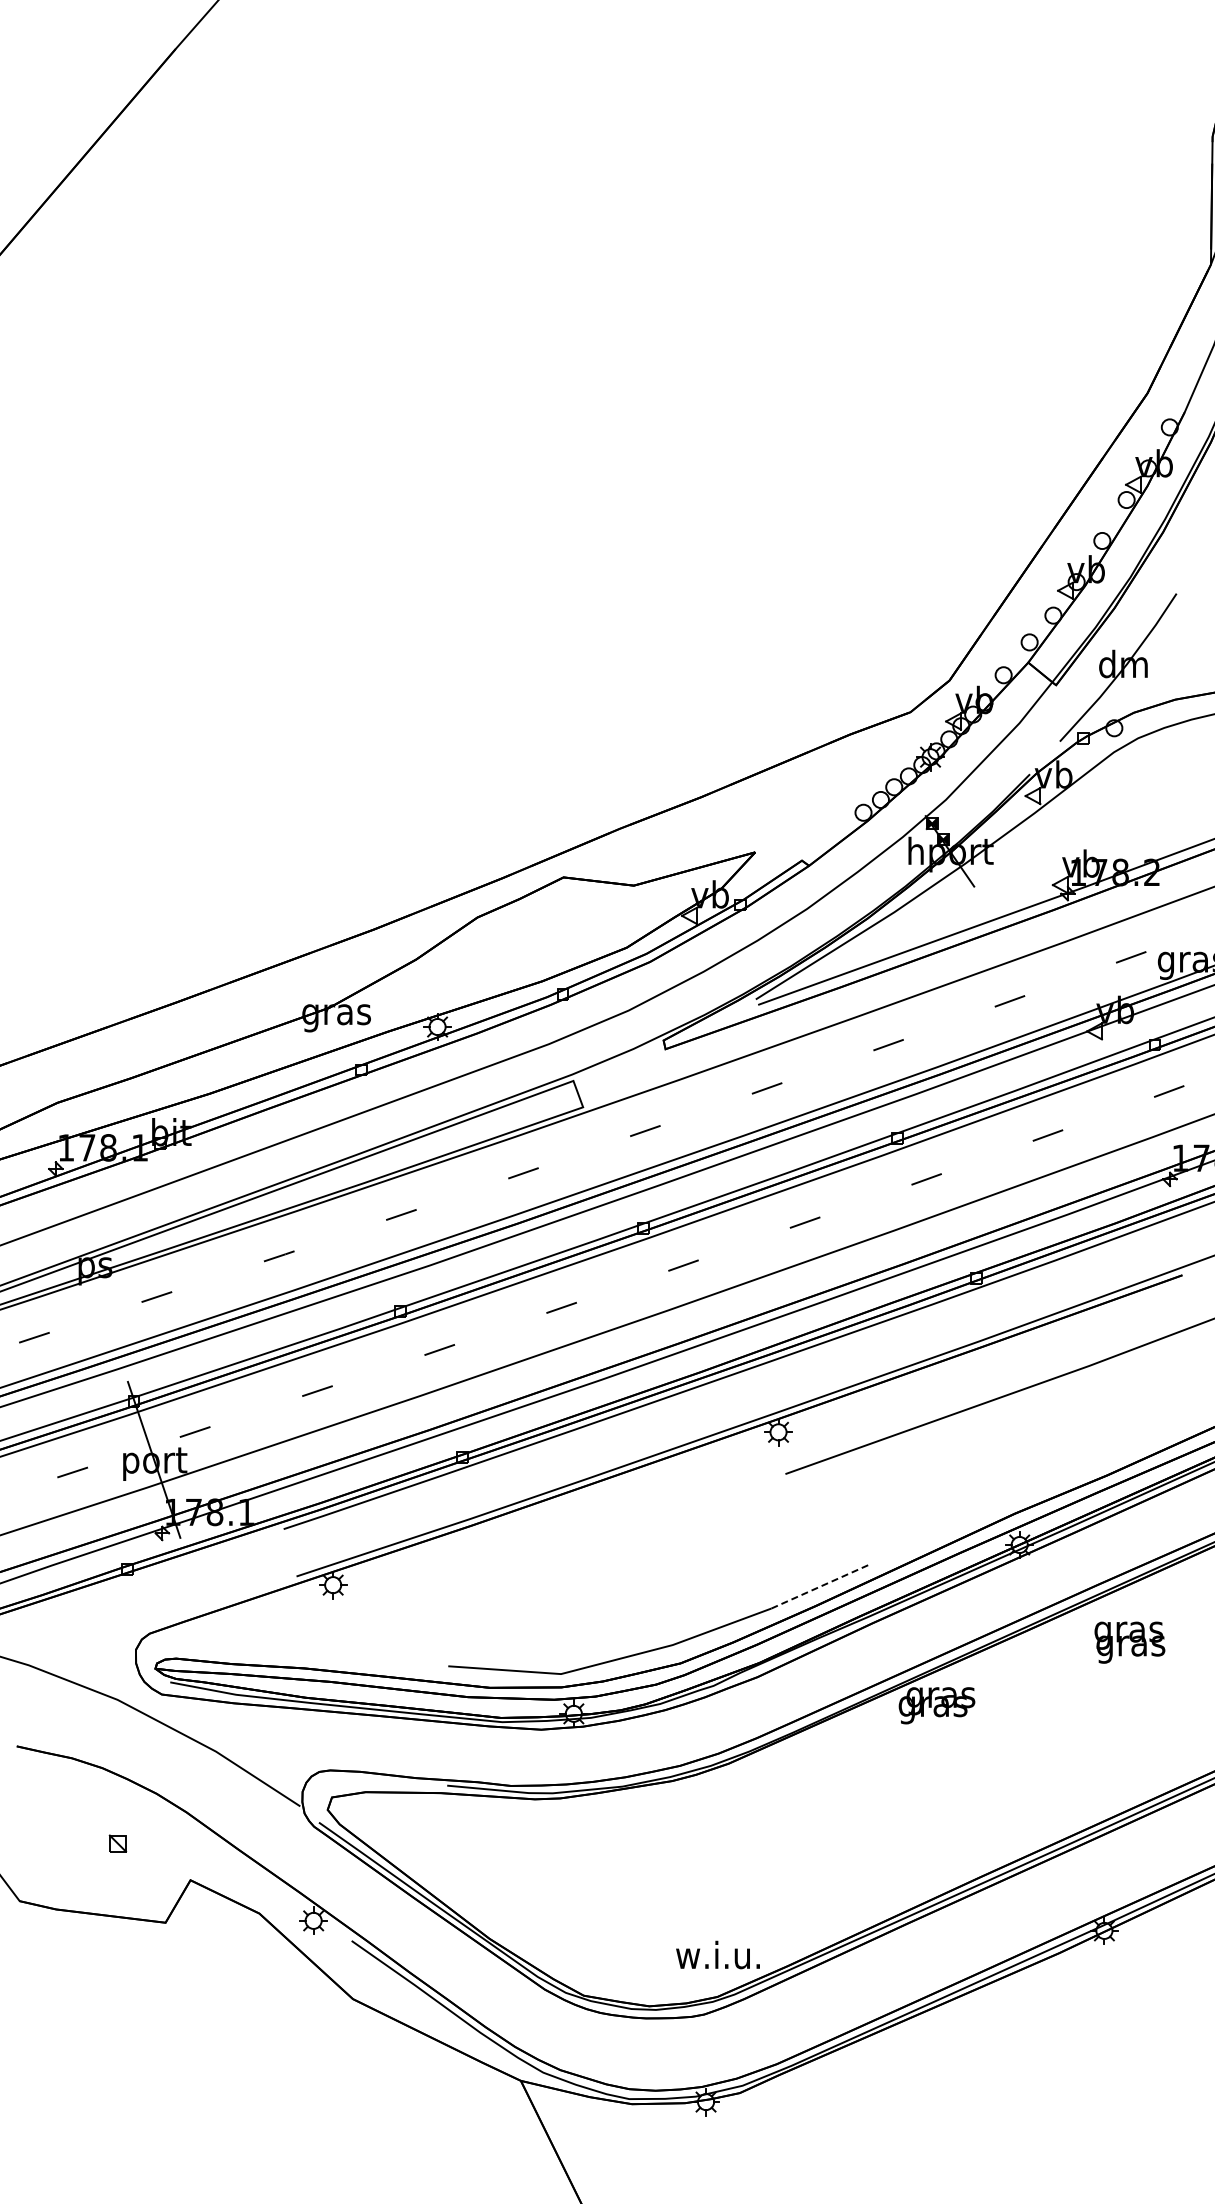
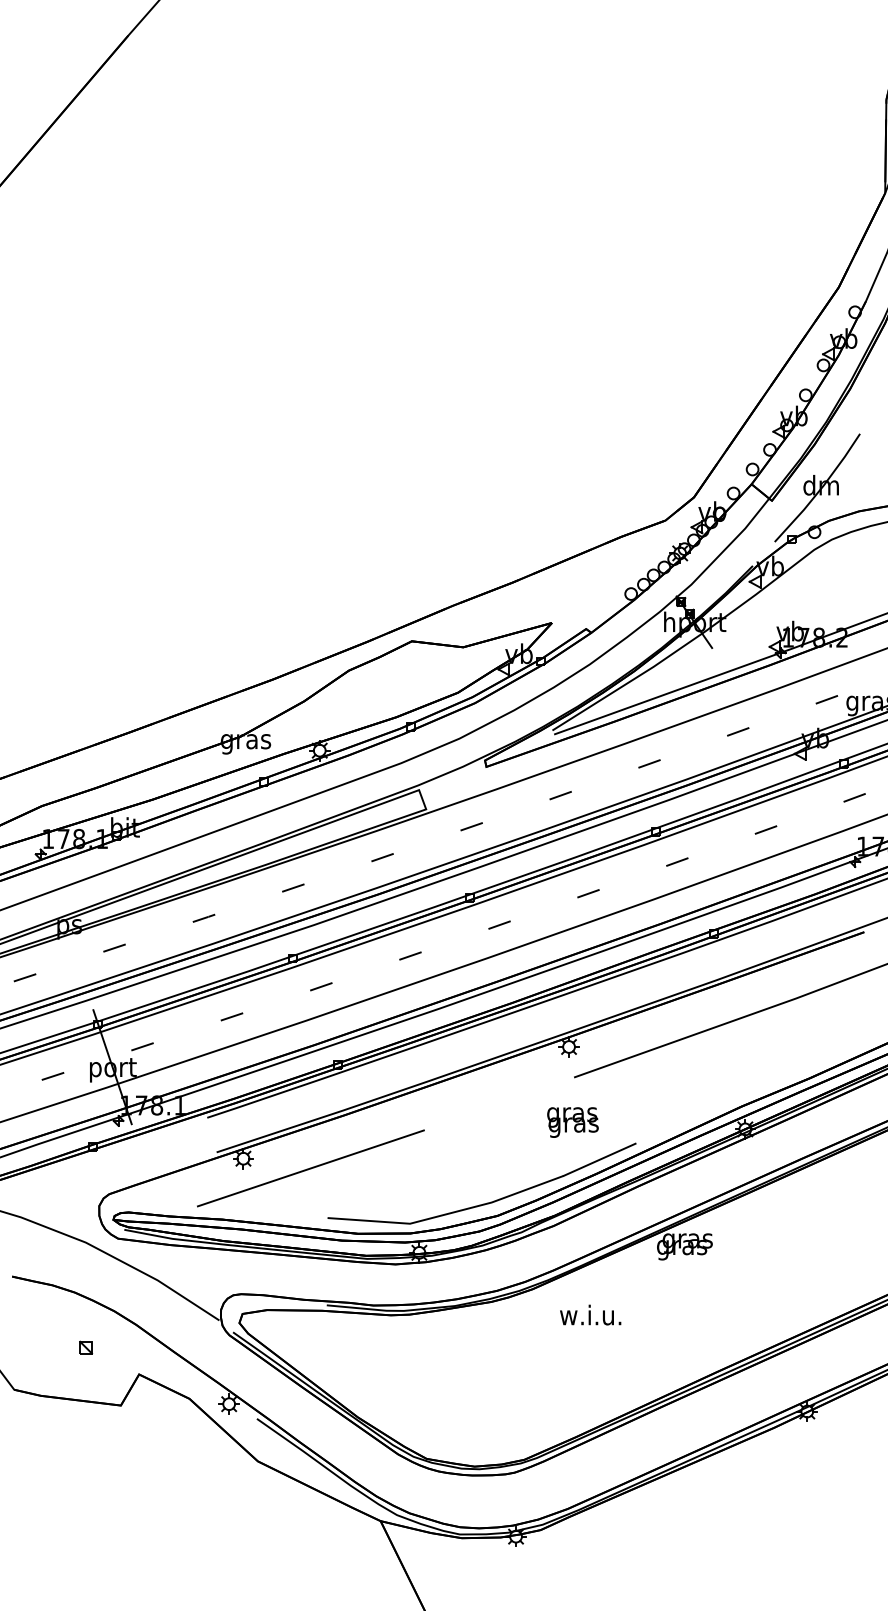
line: (820, 1586) -> (599, 1159), dashed -> solid
line: (425, 1598) -> (310, 1168), added
text: (1129, 1642) -> (572, 1122), moved
text: (717, 1954) -> (590, 1314), moved

